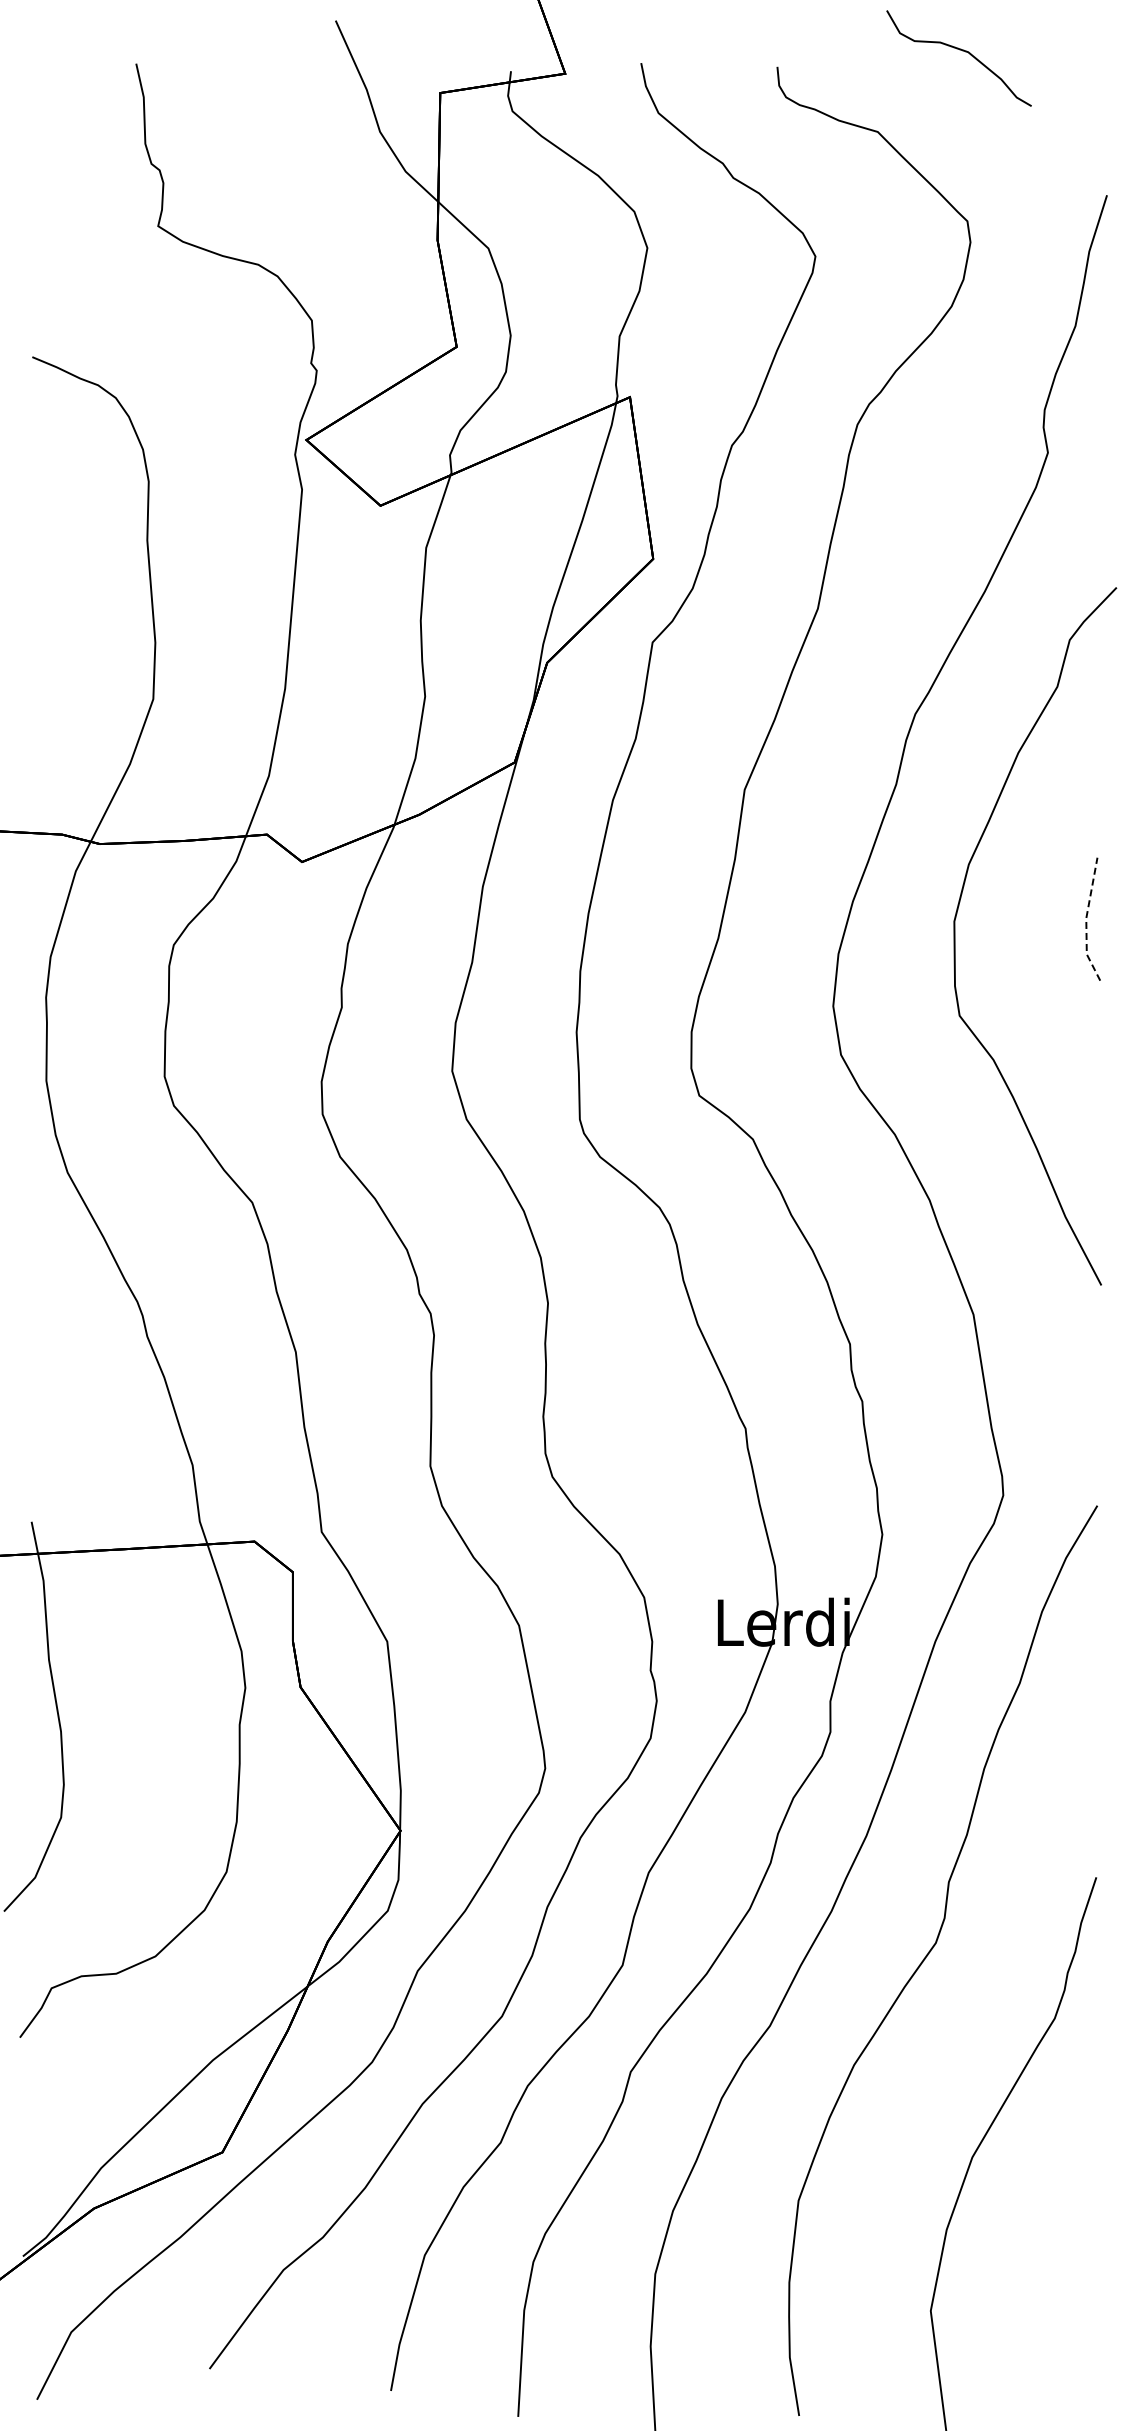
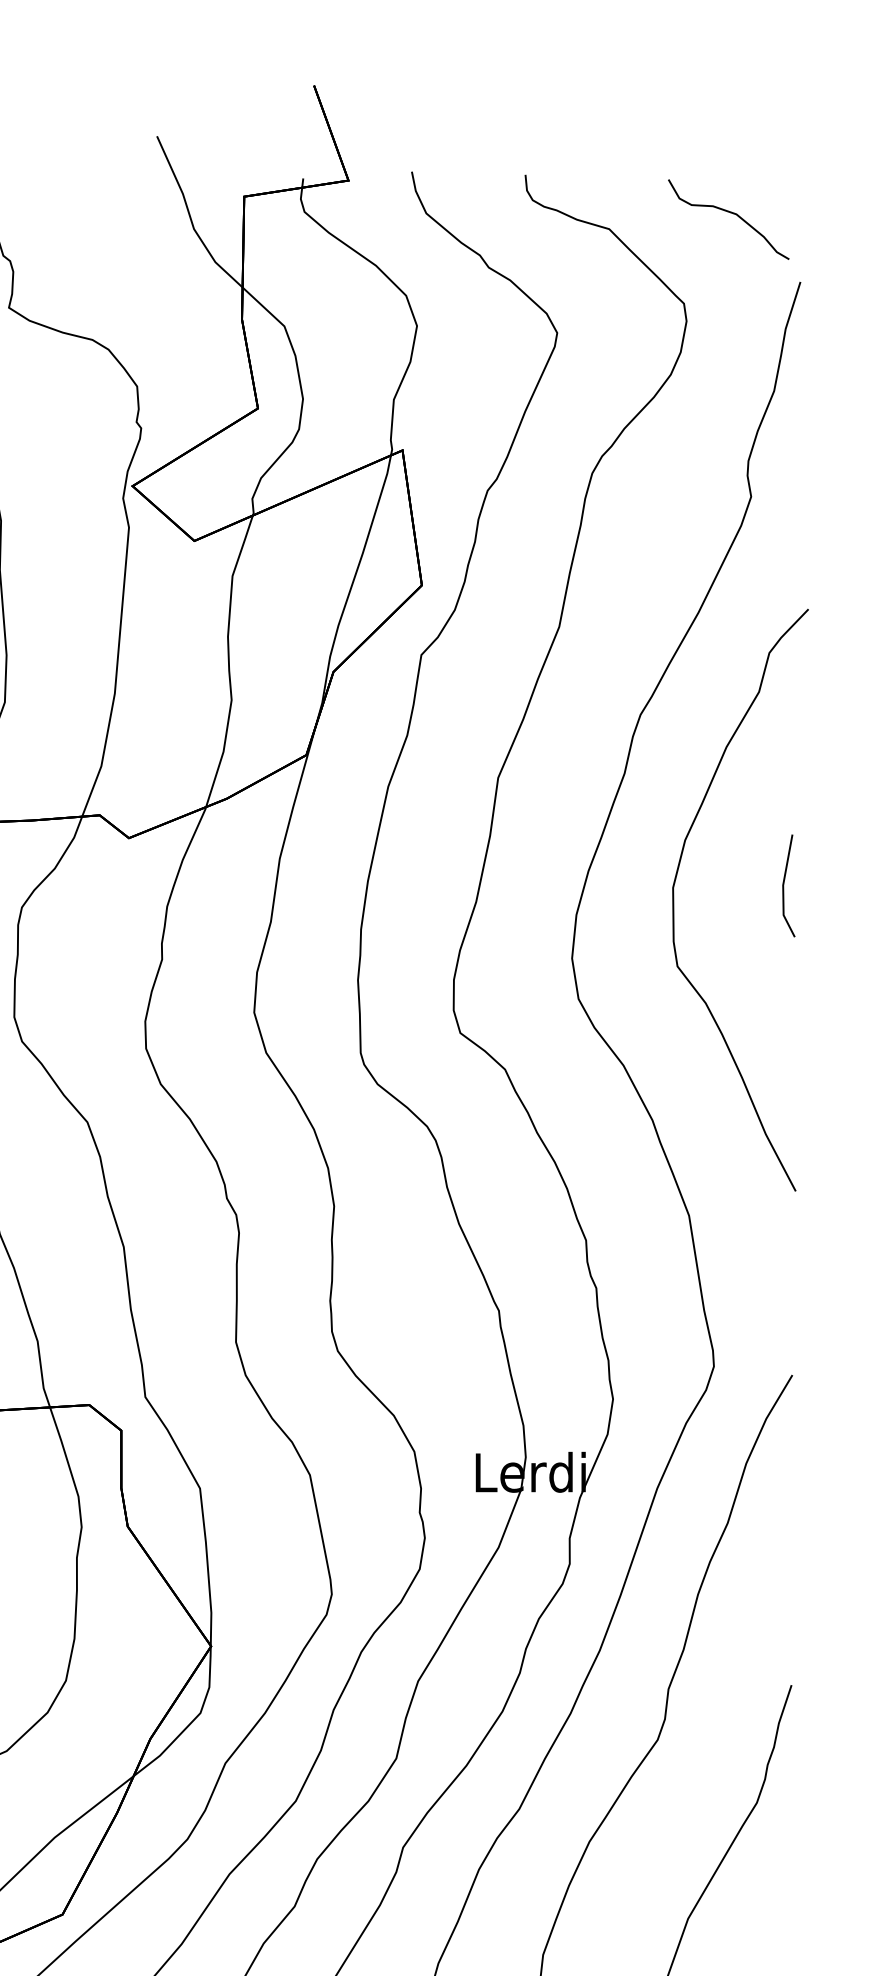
curve: (959, 50) -> (729, 212), moved
line: (1086, 920) -> (783, 886), dashed -> solid

